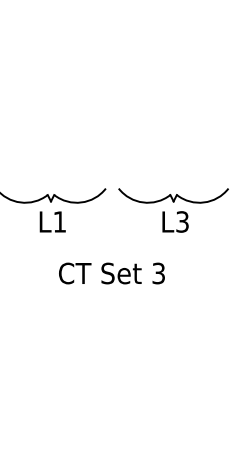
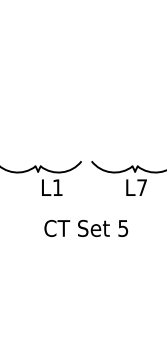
text: (52, 221) -> (51, 187), moved
text: (182, 221) -> (142, 187), L3 -> L7
text: (158, 272) -> (123, 227), 3 -> 5

